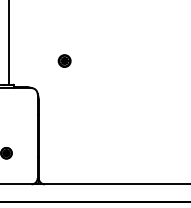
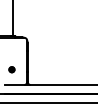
part: (64, 61) -> (40, 24), removed

